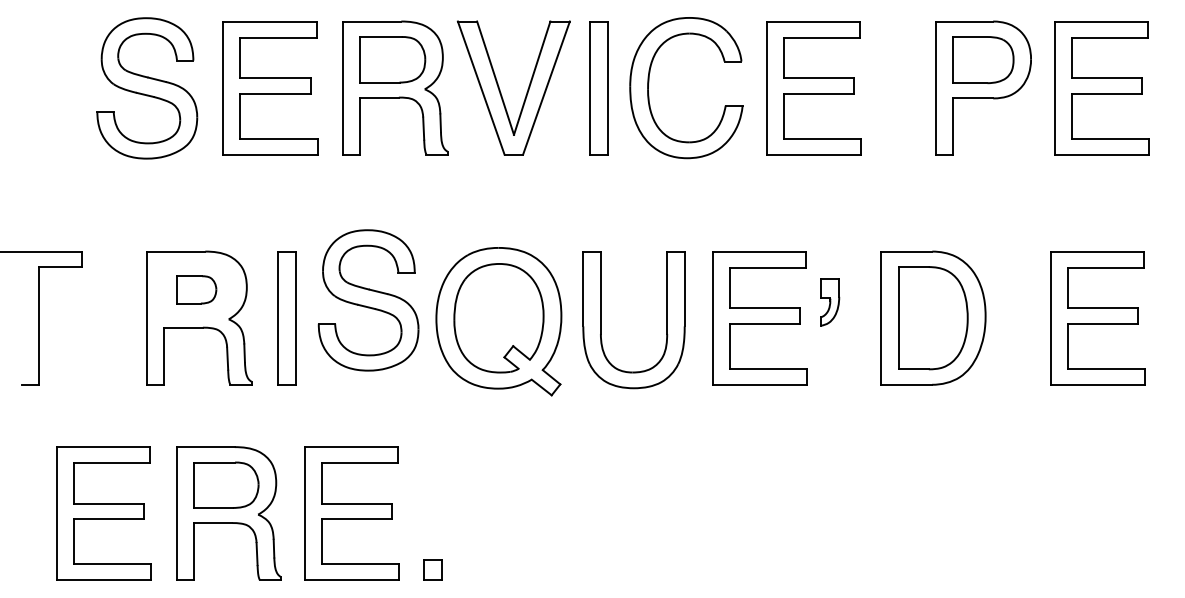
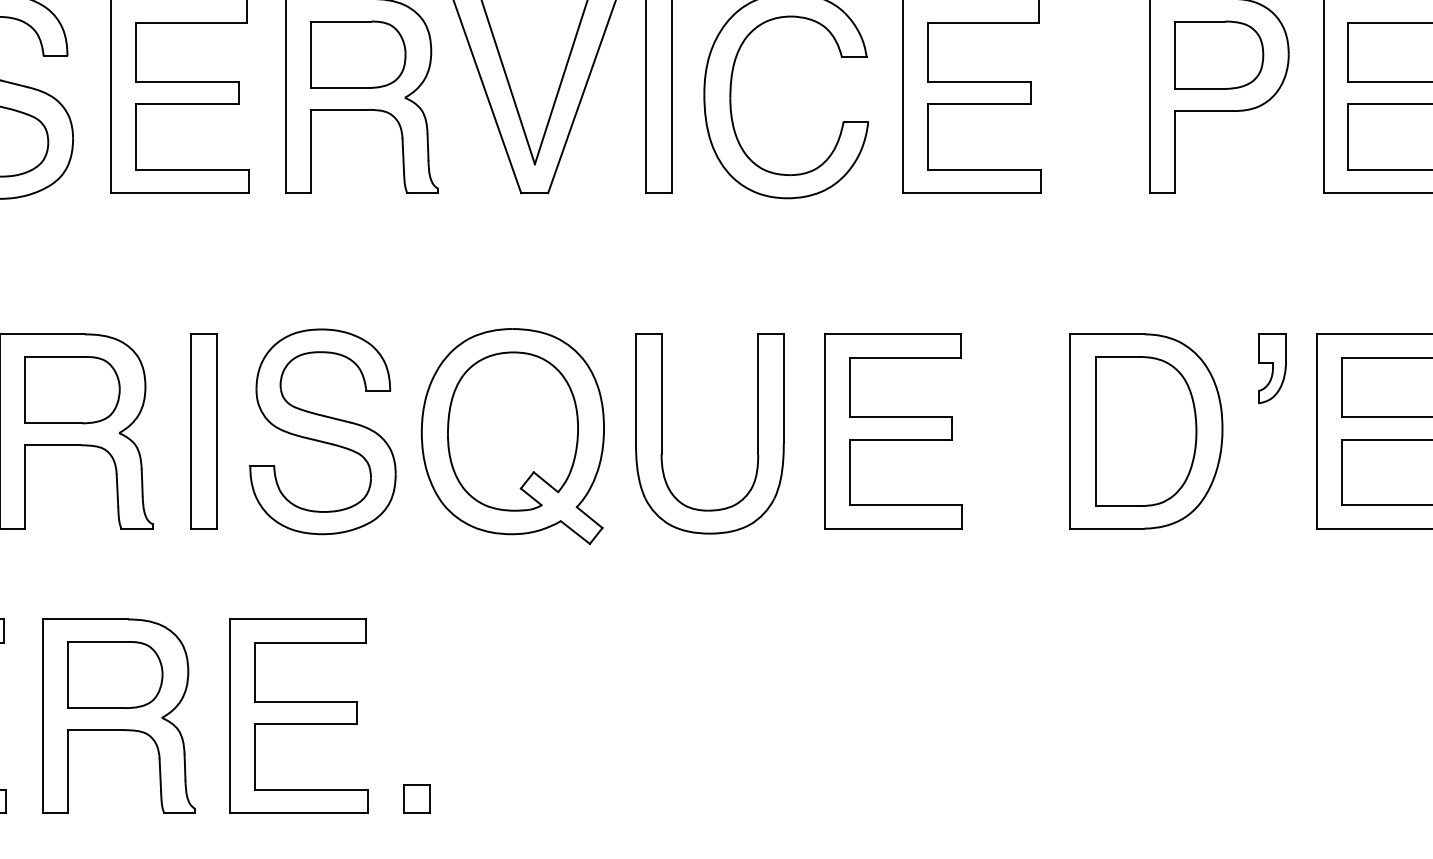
part: (196, 289) -> (72, 389), size x1.67
part: (368, 300) -> (322, 431), moved
part: (830, 302) -> (1273, 369), moved

